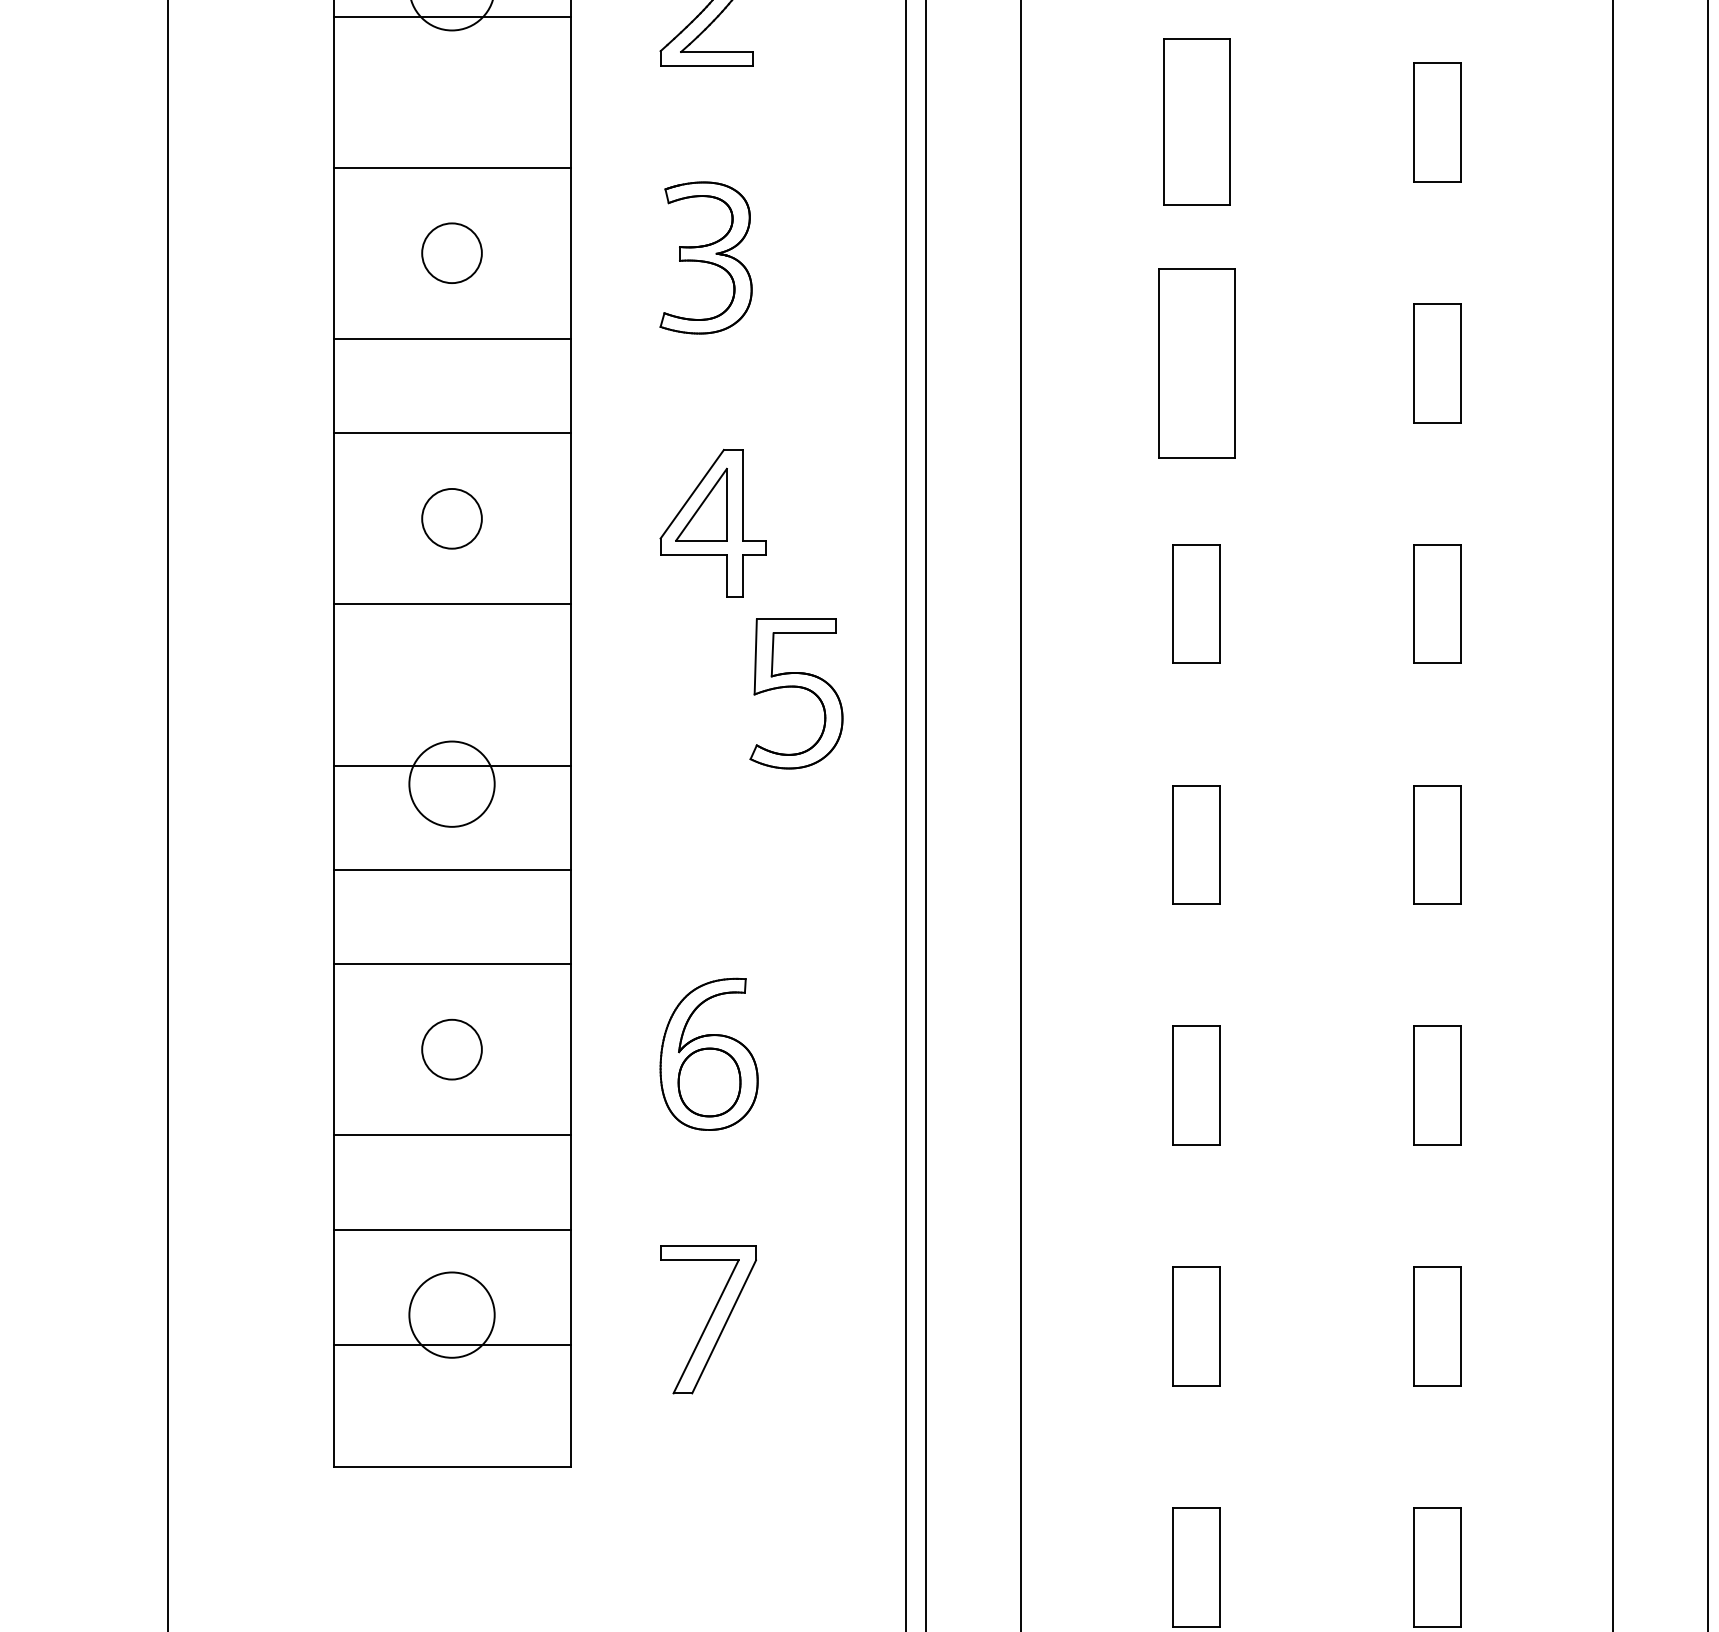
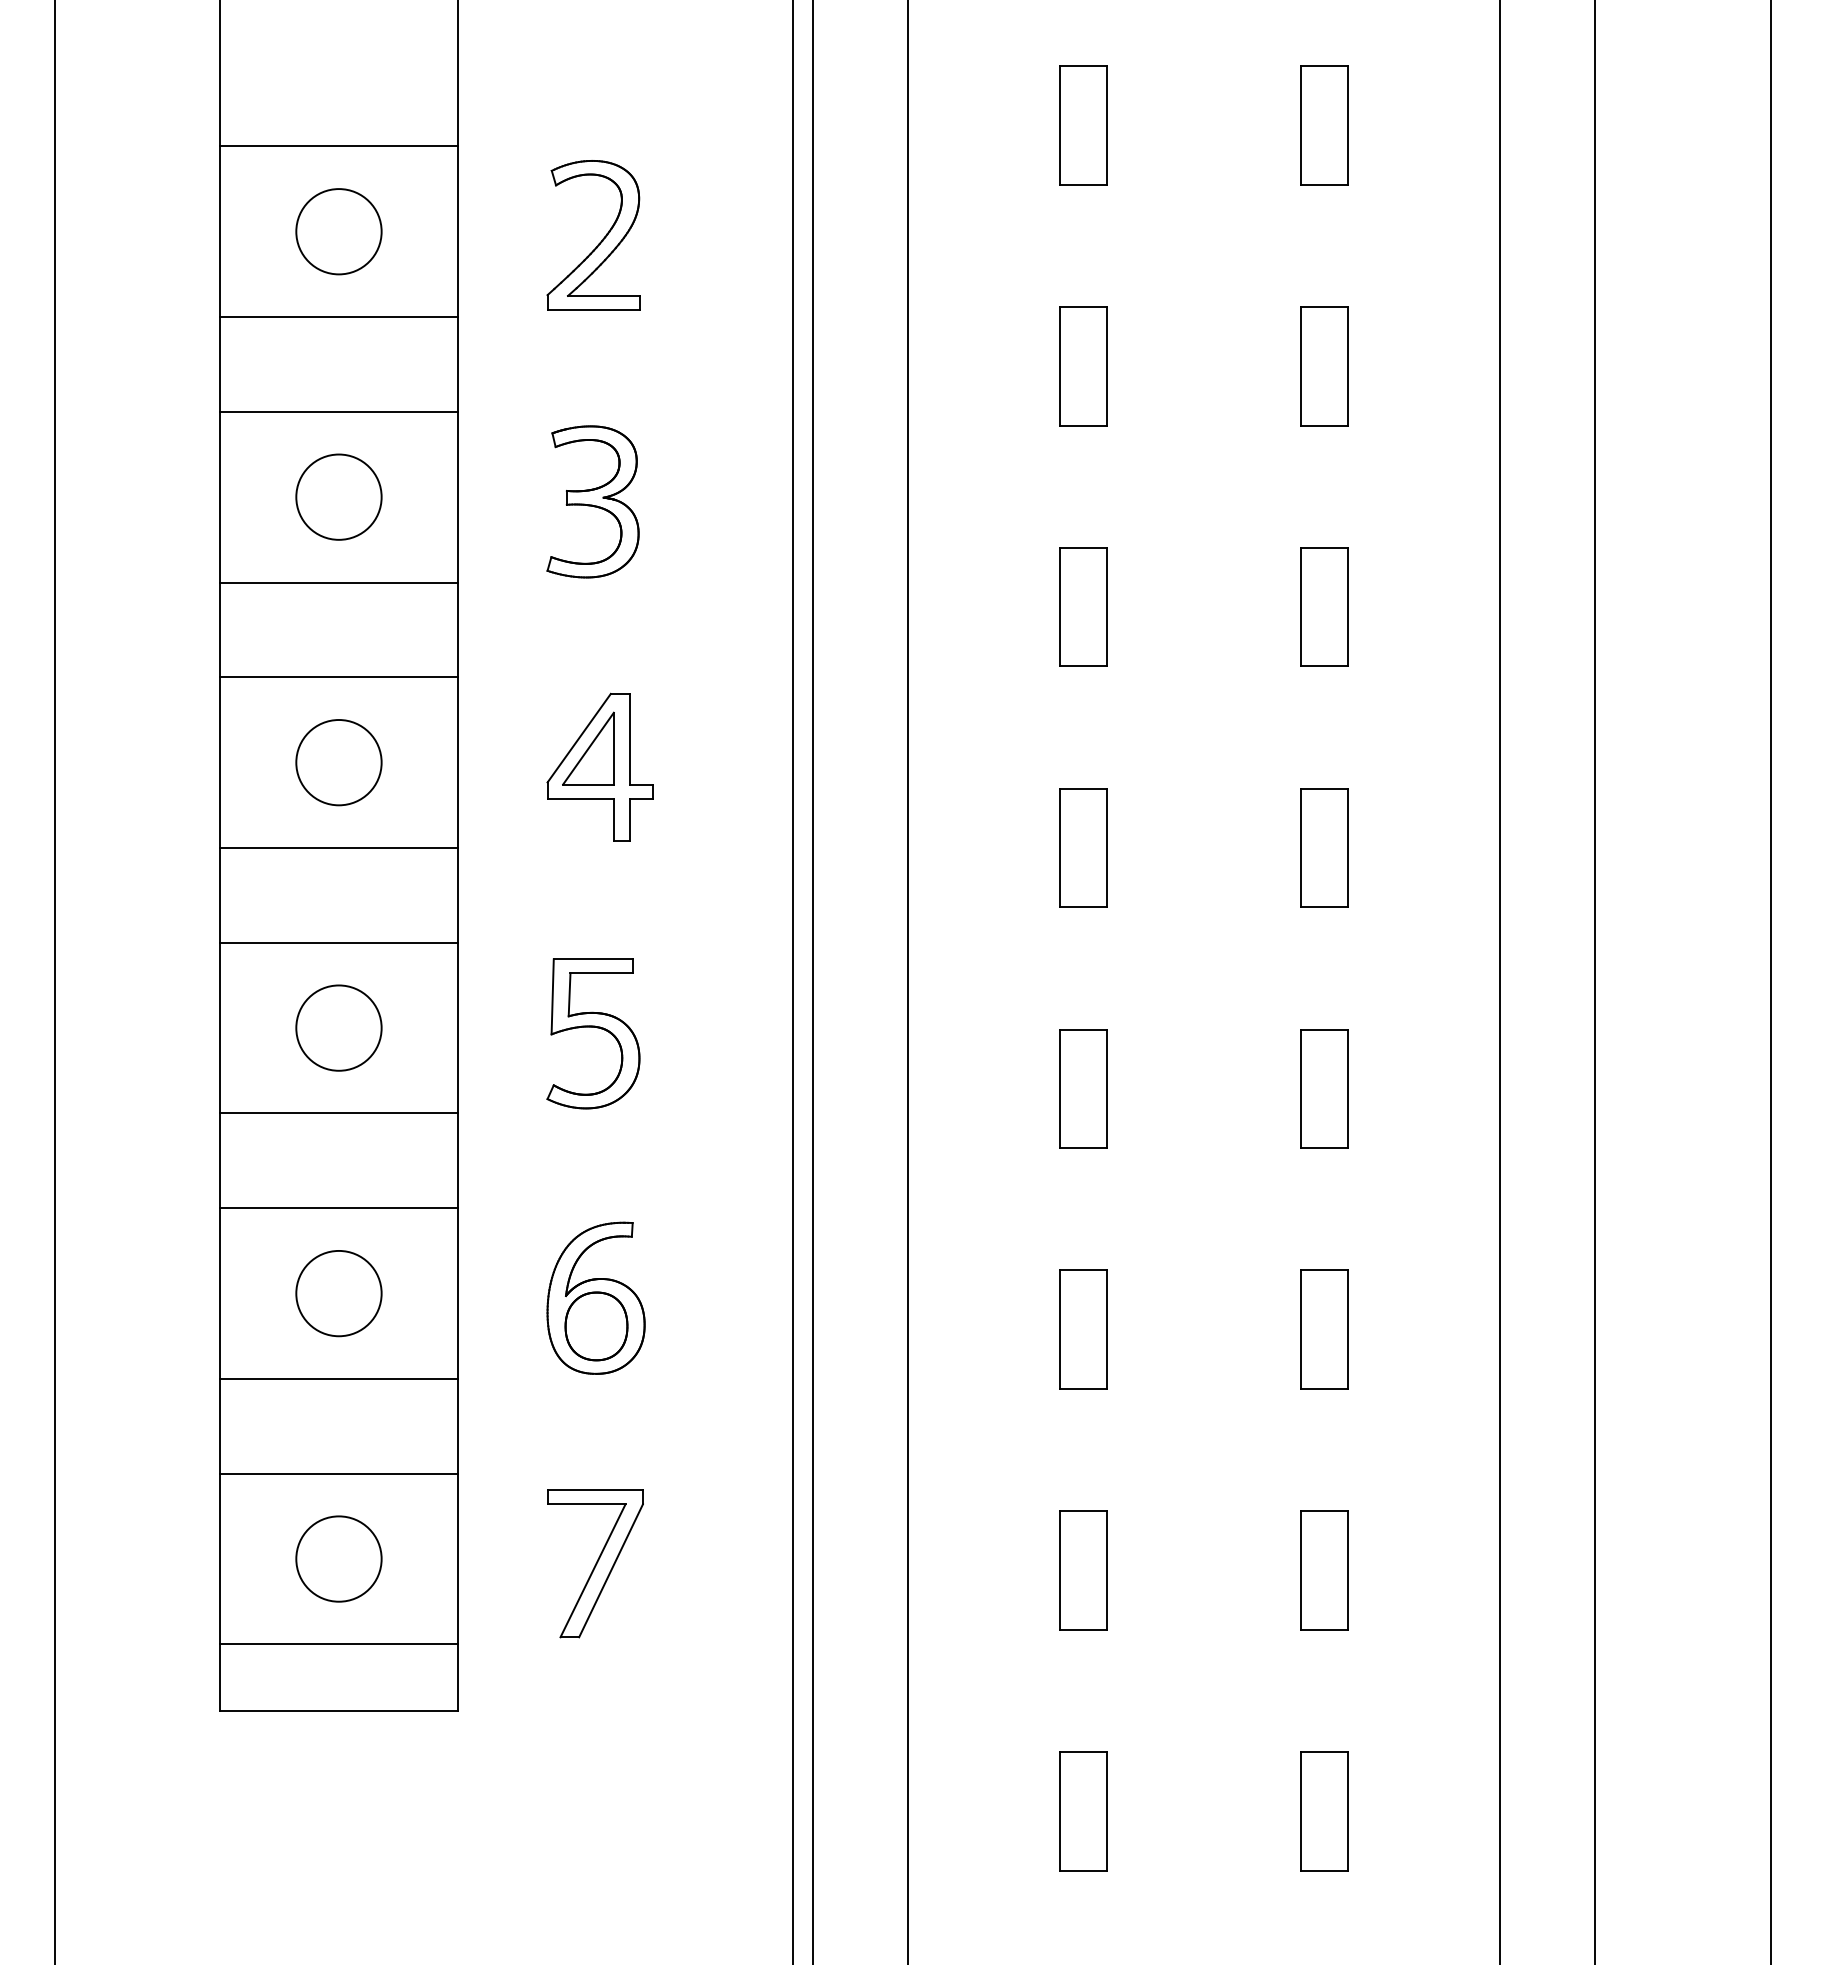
line: (451, 17) -> (338, 317), moved
part: (1196, 122) -> (1083, 366), size x0.71
circle: (451, 252) -> (338, 496), size x1.43
part: (1196, 362) -> (1083, 606), size x0.62
circle: (451, 518) -> (338, 762), size x1.43
part: (796, 693) -> (593, 1033), moved
line: (451, 765) -> (338, 942), moved
circle: (451, 1049) -> (338, 1293), size x1.43
line: (451, 1345) -> (338, 1644), moved

